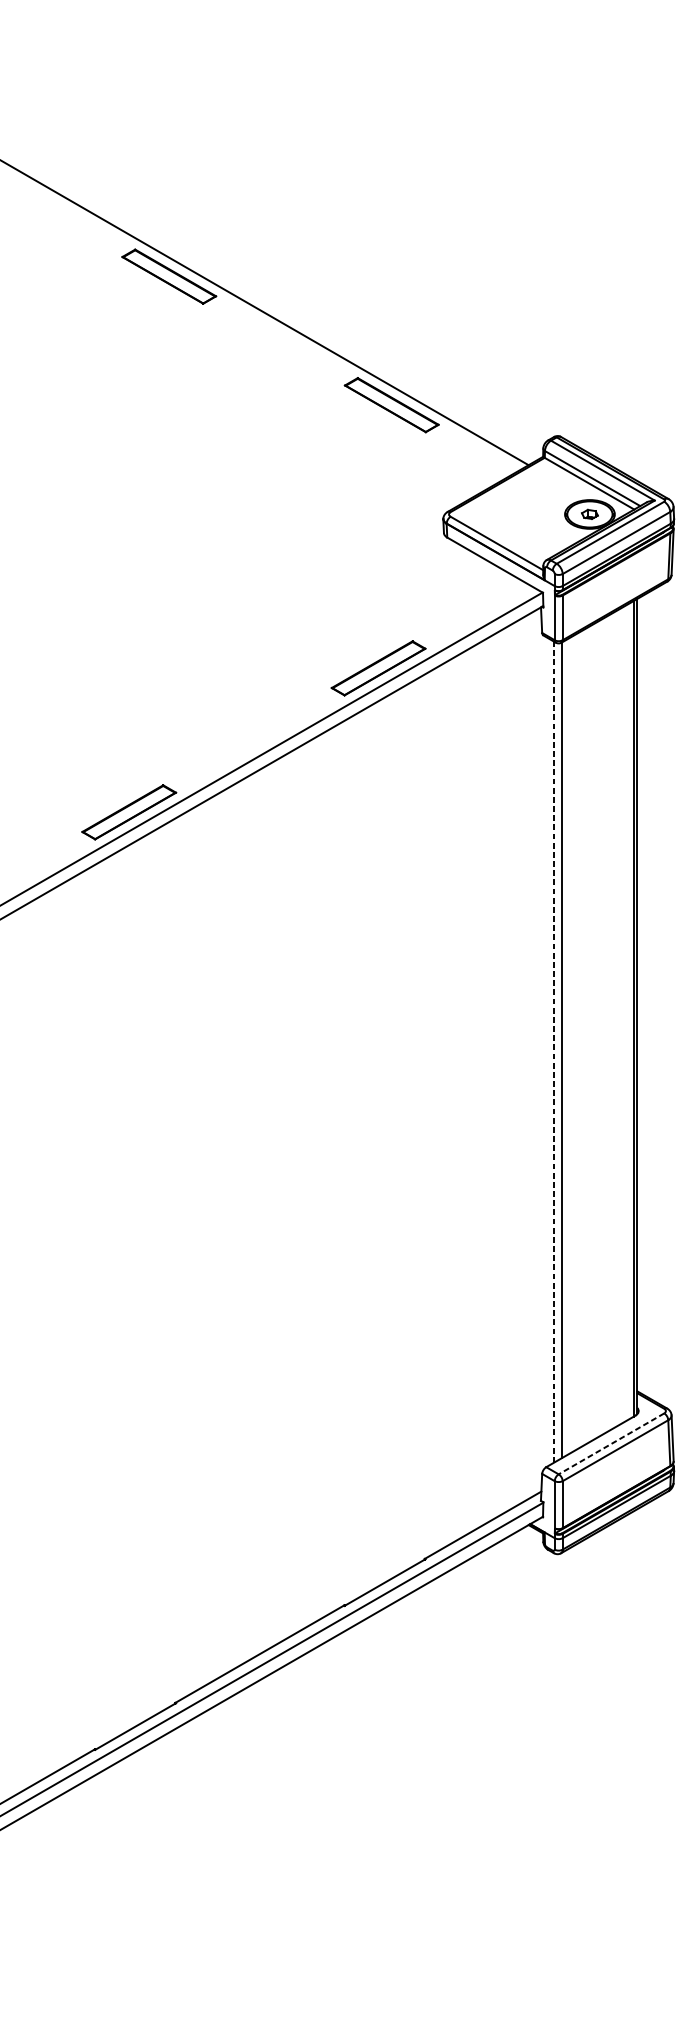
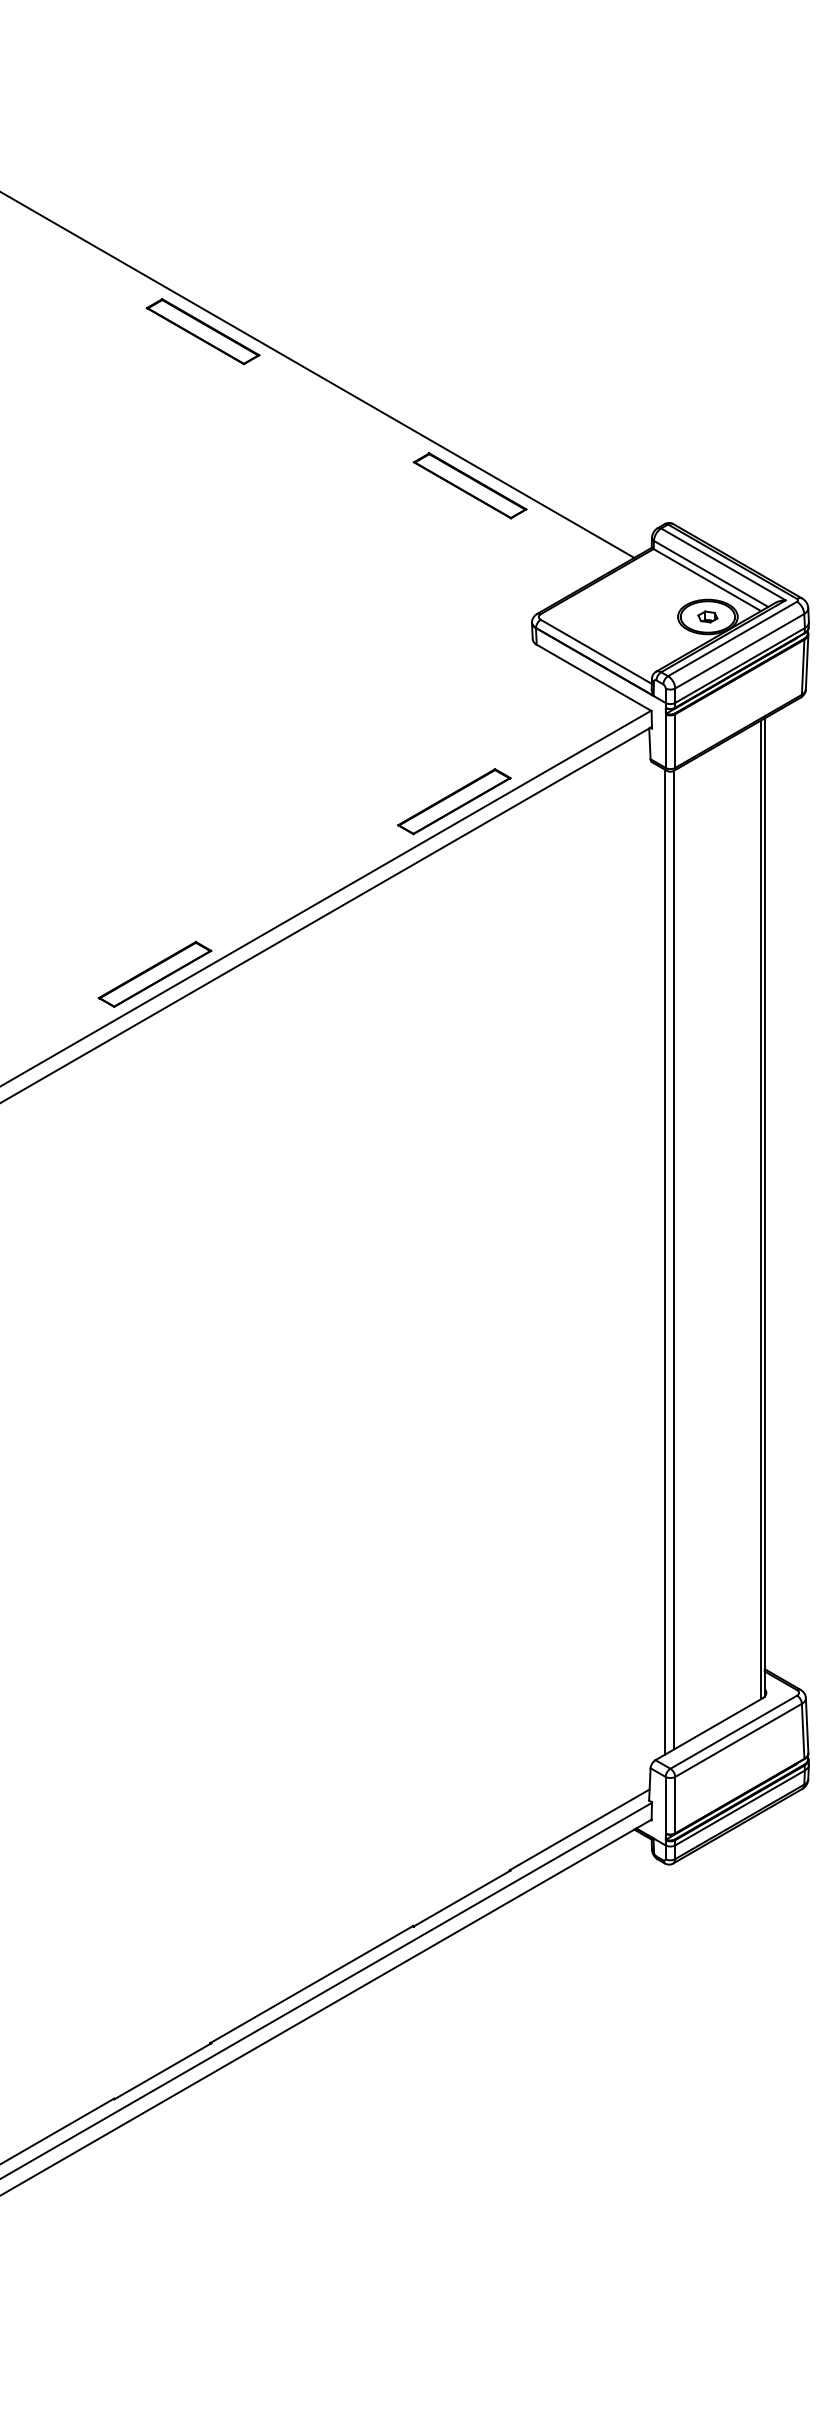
line: (553, 1052) -> (664, 1262), dashed -> solid
line: (611, 1444) -> (733, 1732), dashed -> solid

